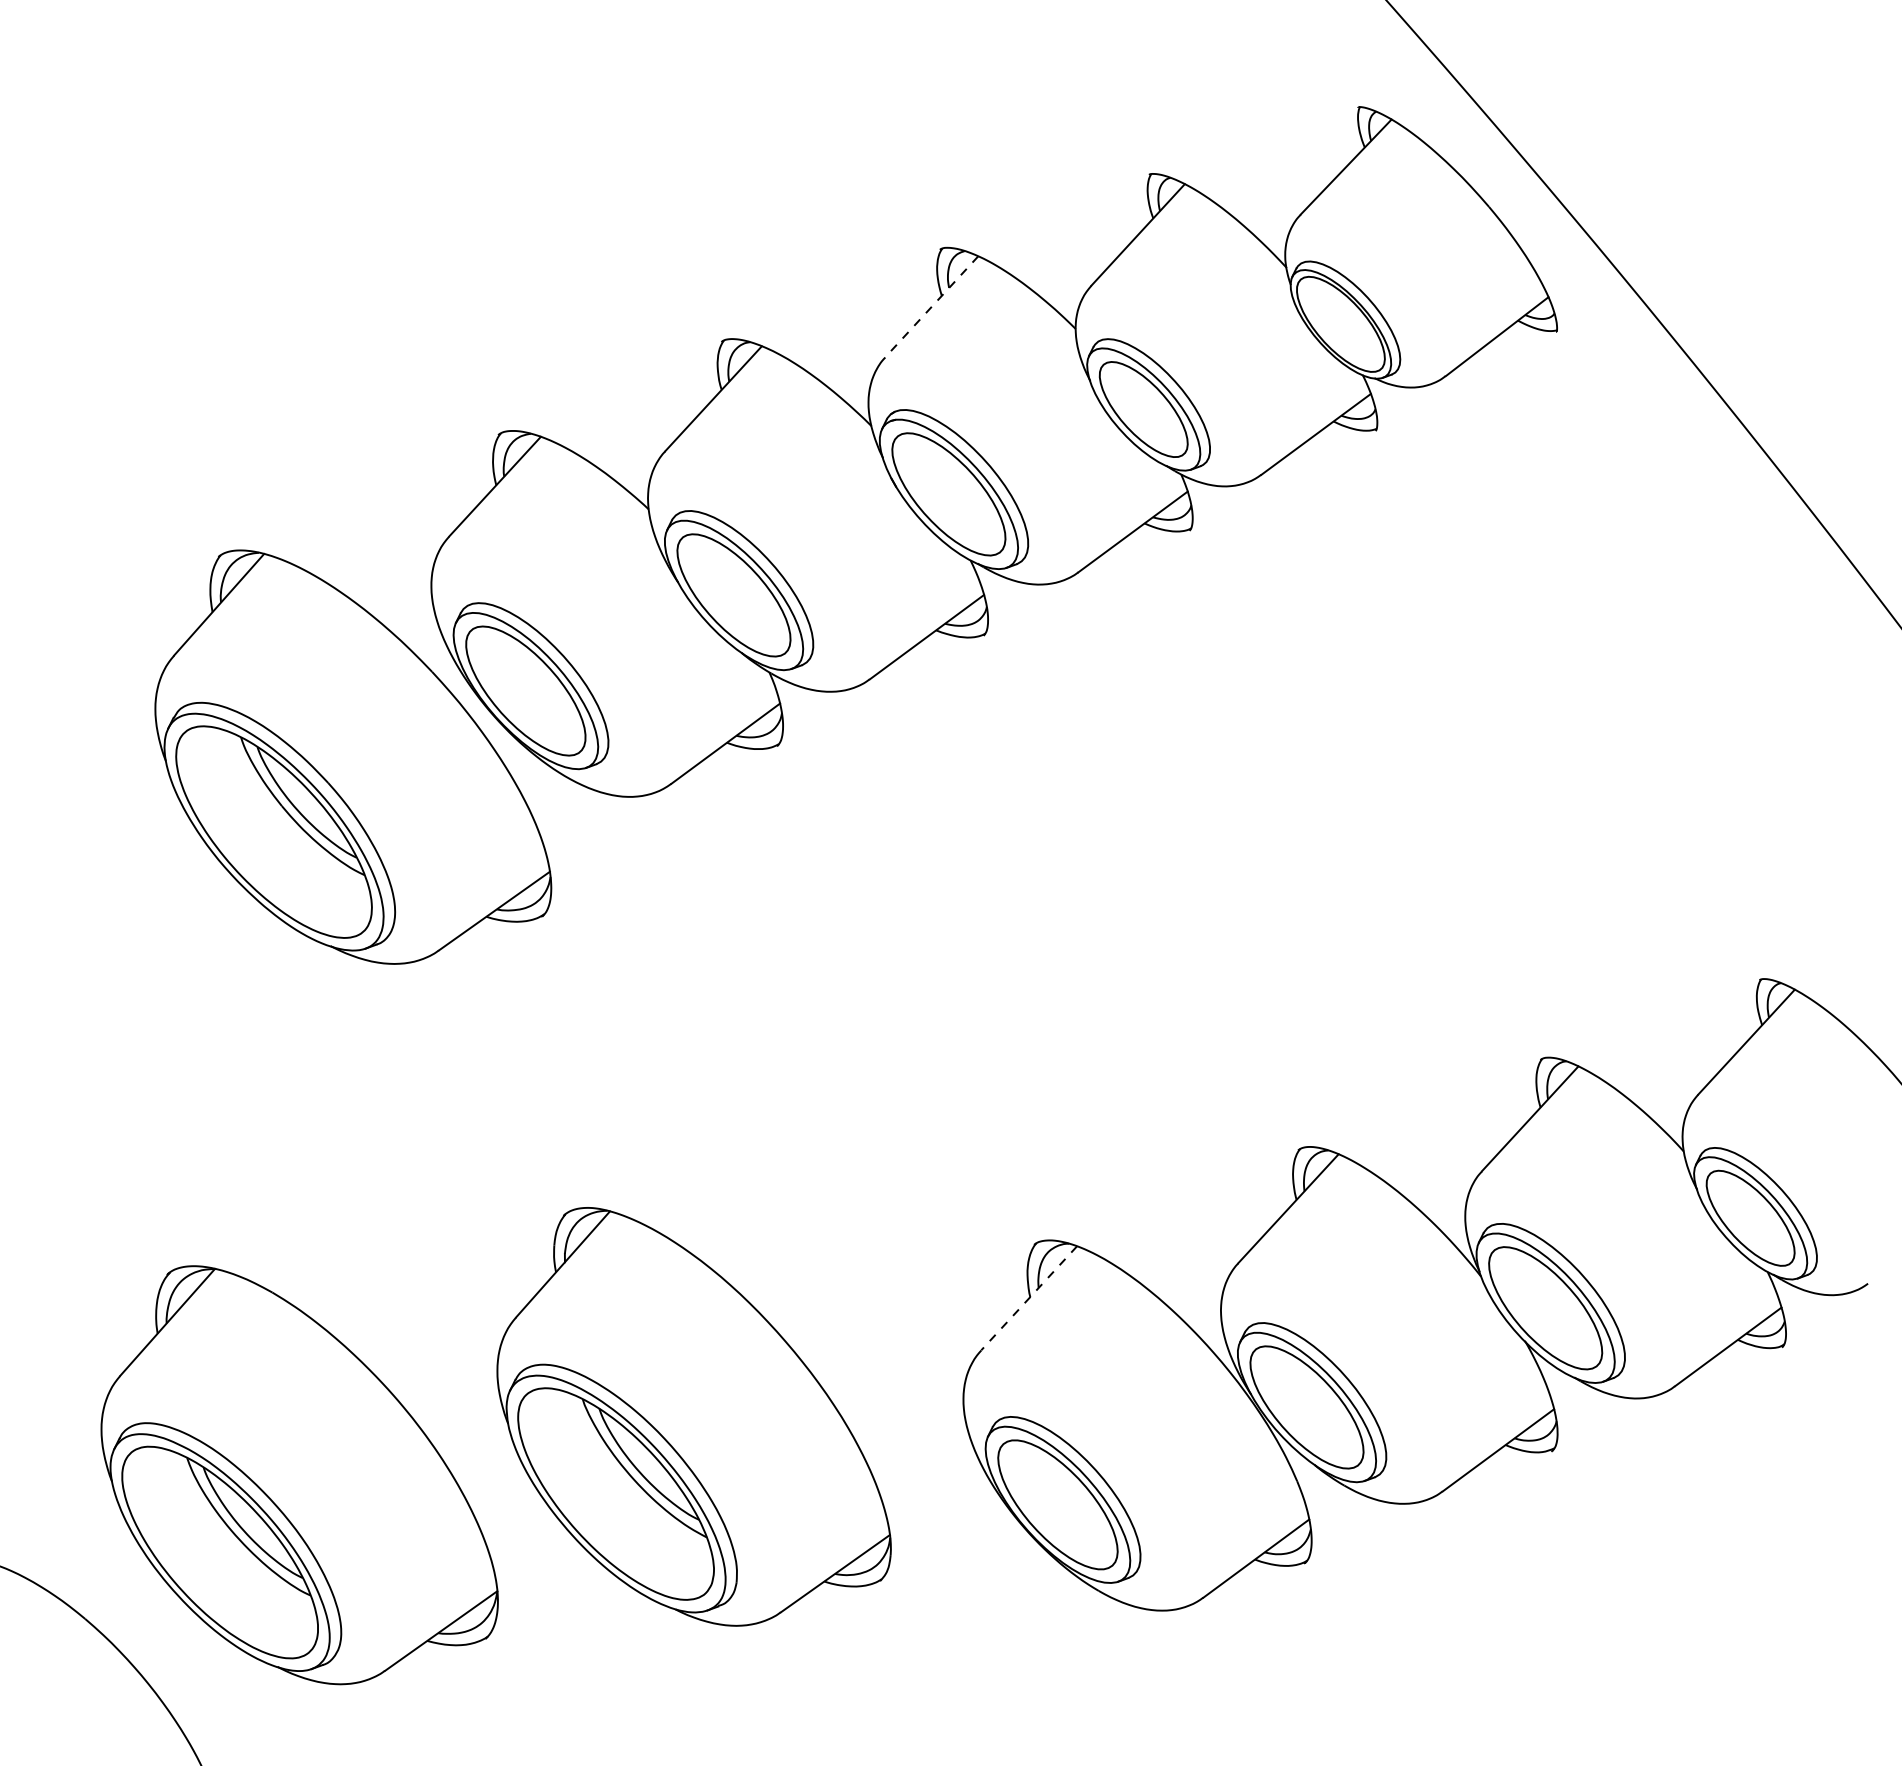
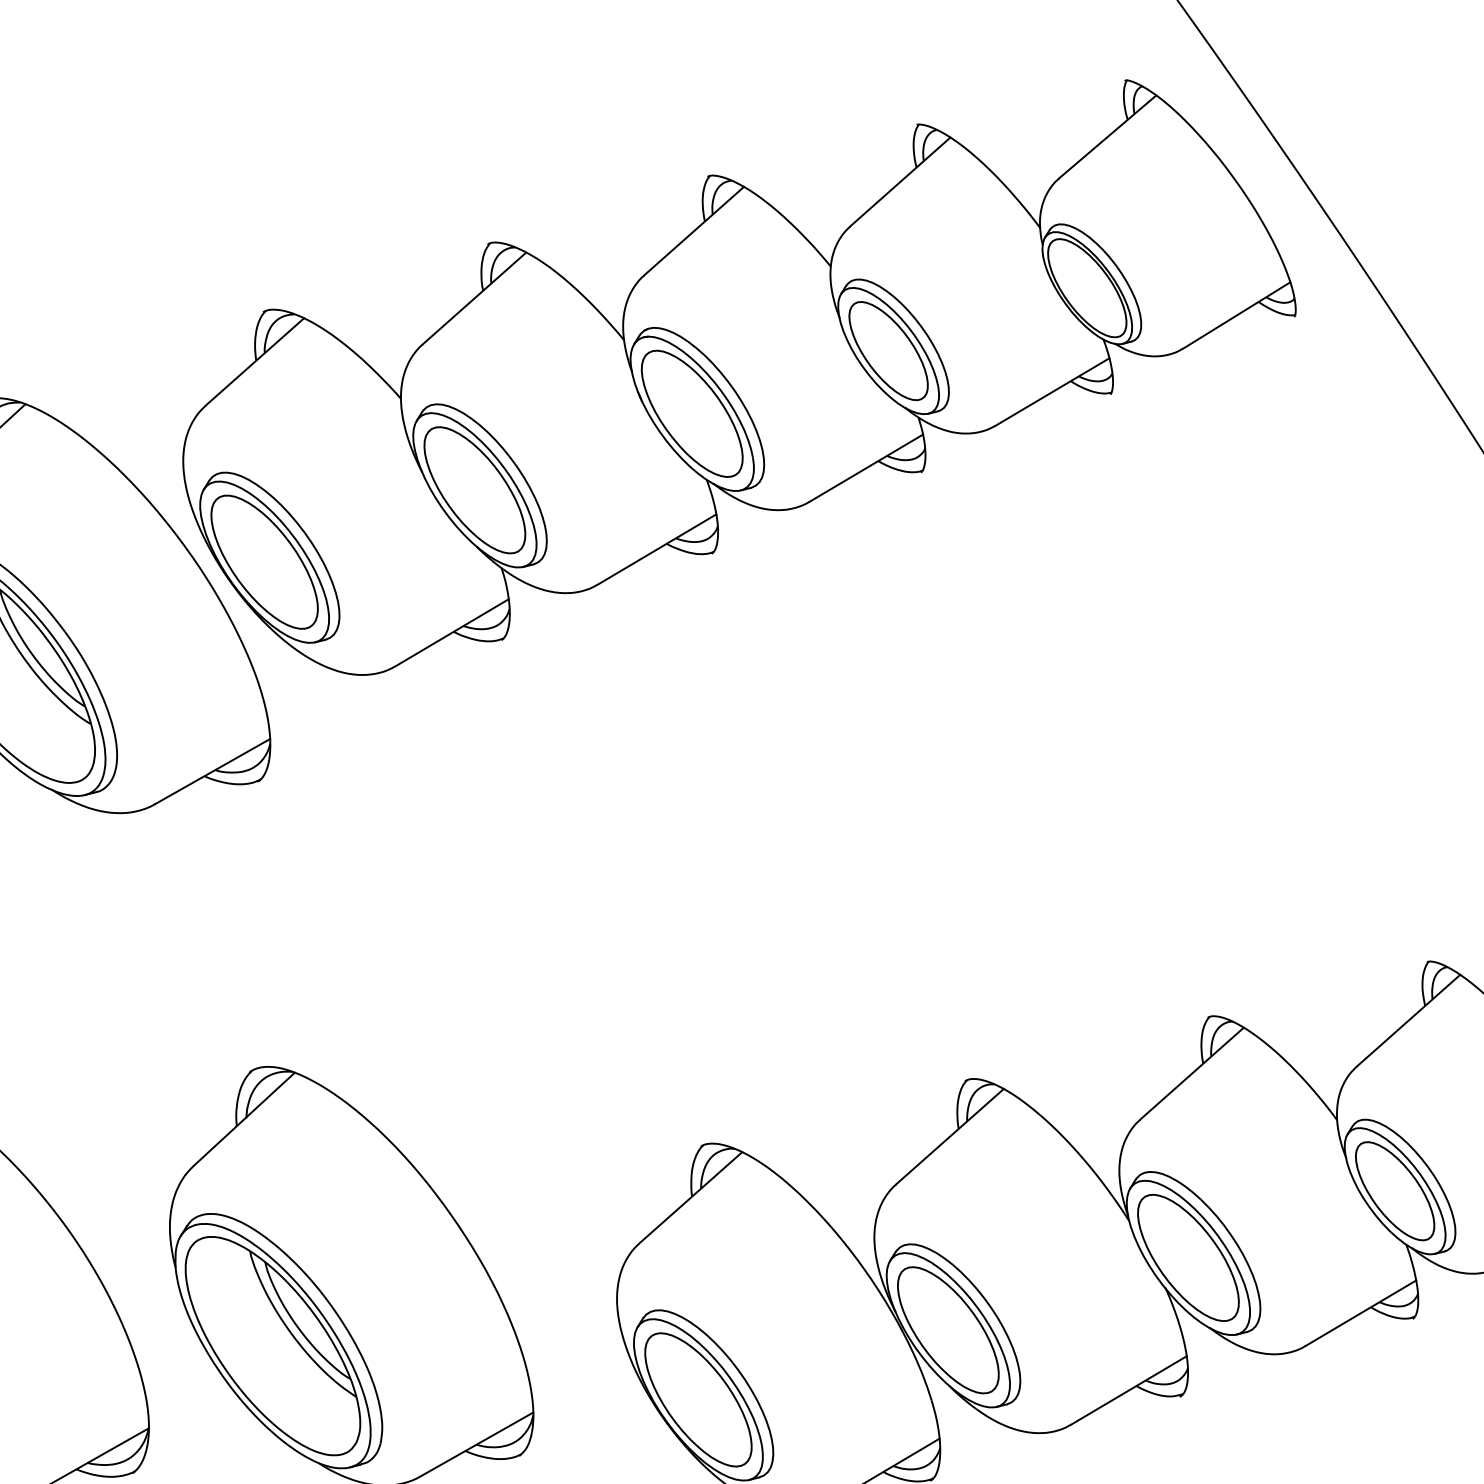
line: (931, 306) -> (693, 230), dashed -> solid
line: (1029, 1298) -> (691, 1197), dashed -> solid

